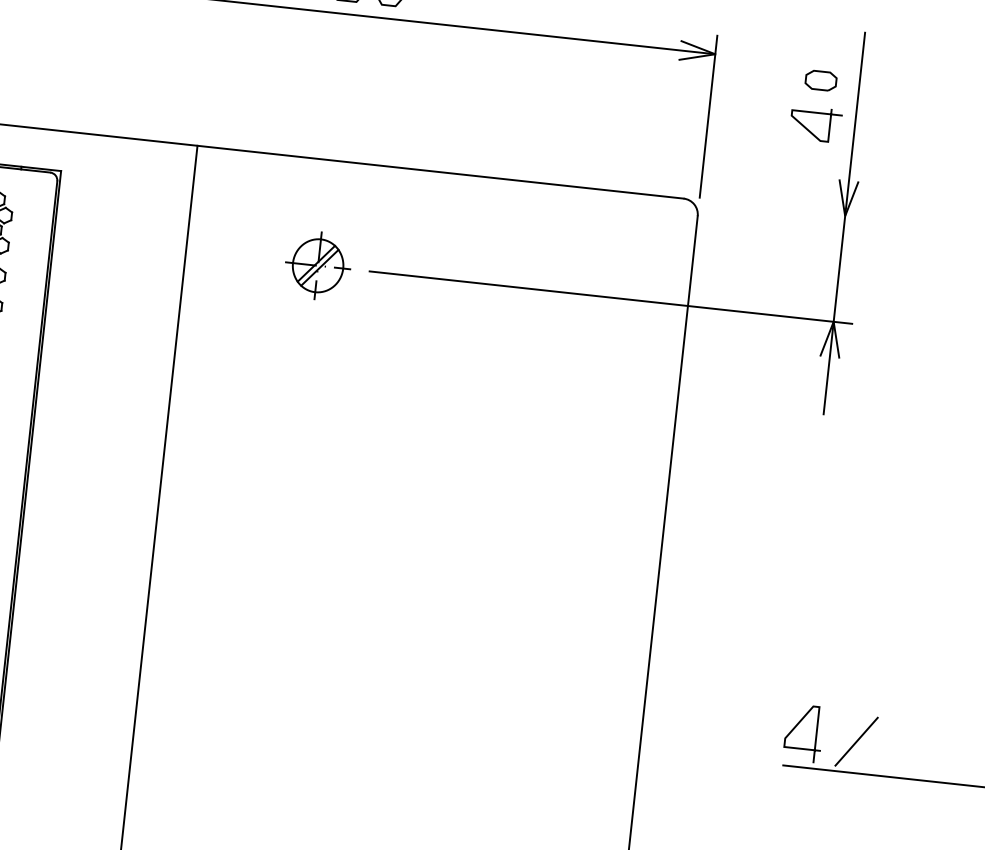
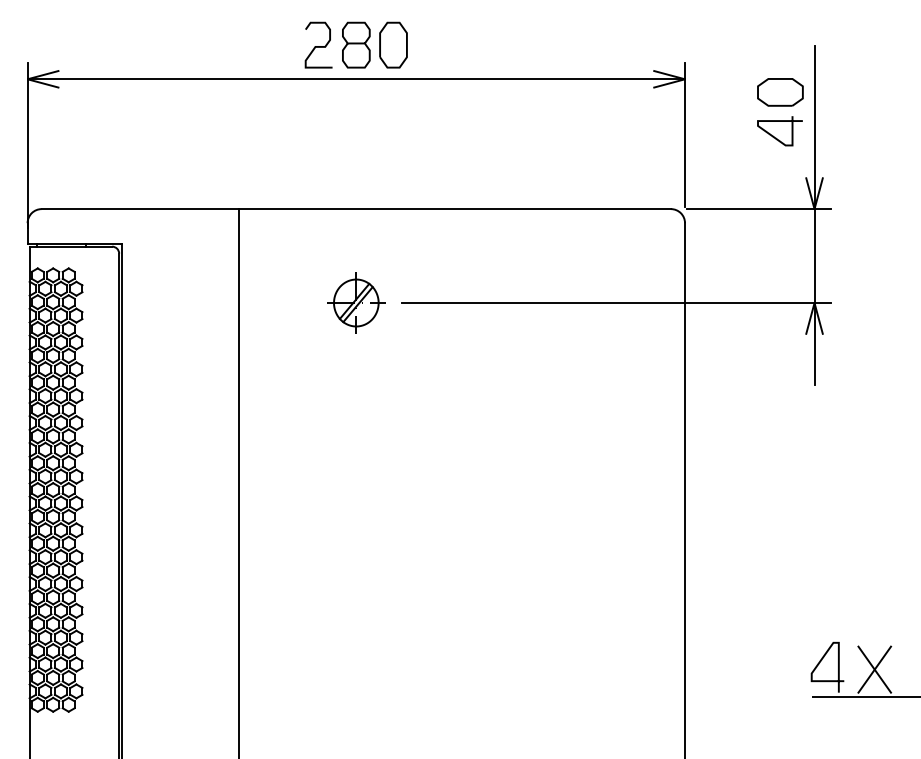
part: (821, 80) -> (780, 92), size x1.67
line: (782, 209) -> (758, 209), added
line: (856, 741) -> (874, 669), added

